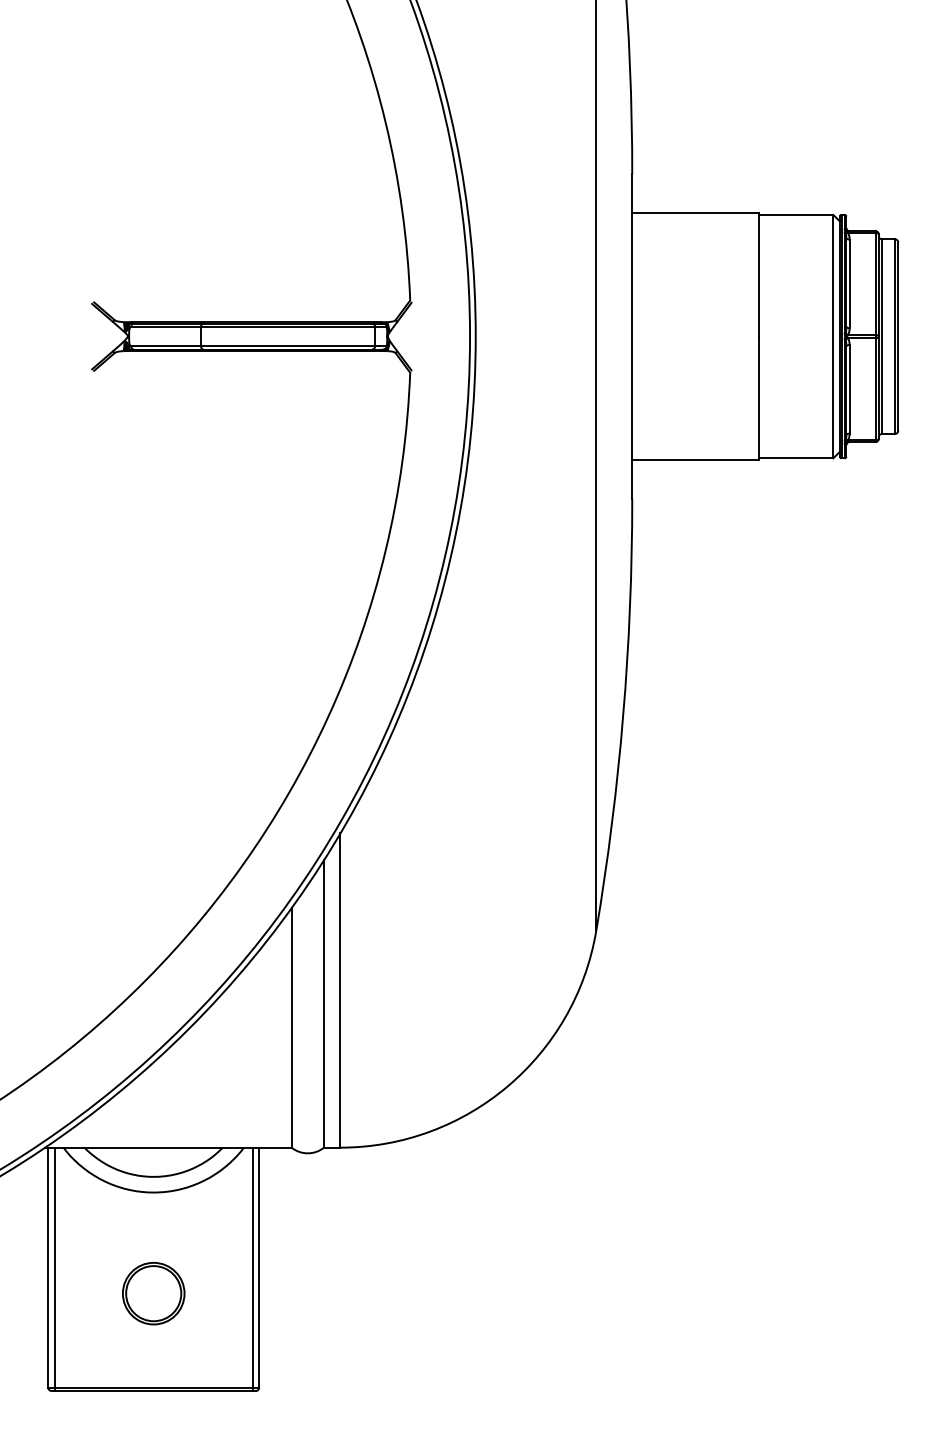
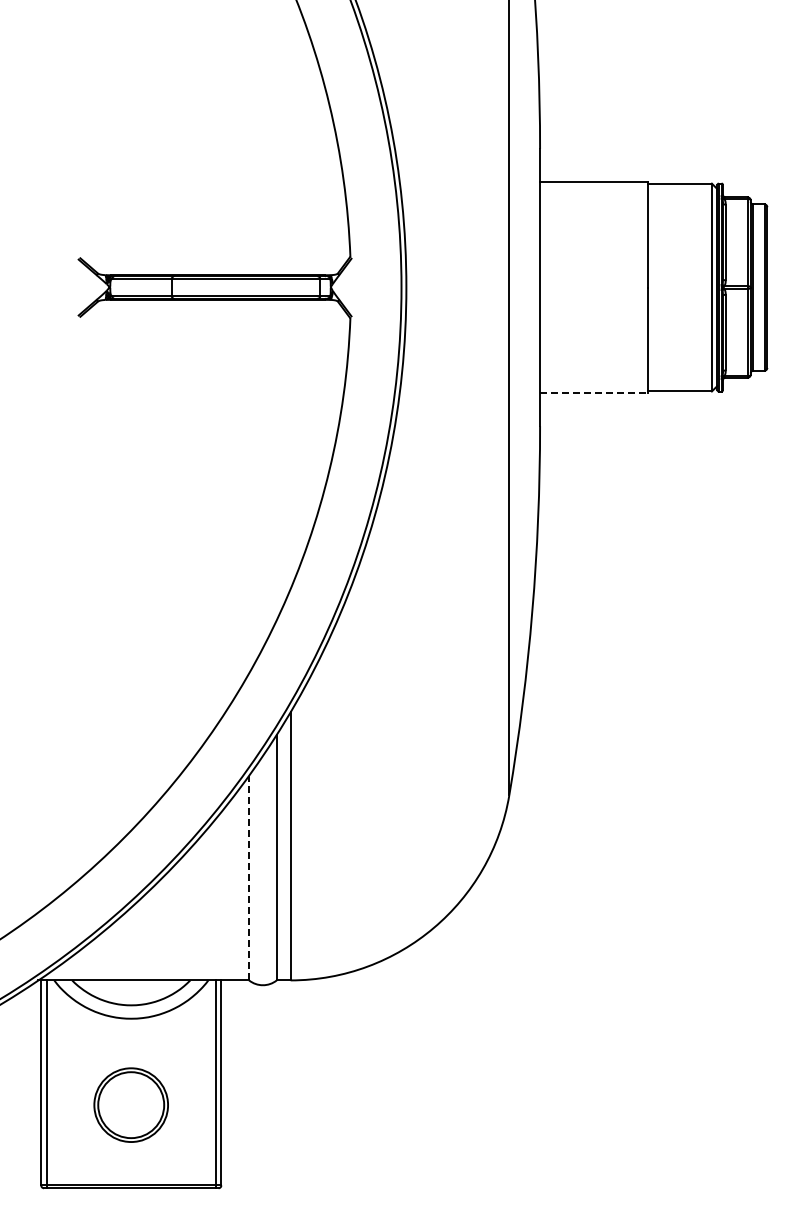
line: (695, 459) -> (594, 392), solid -> dashed
line: (292, 1027) -> (249, 877), solid -> dashed
part: (153, 1292) -> (131, 1104), size x1.4

